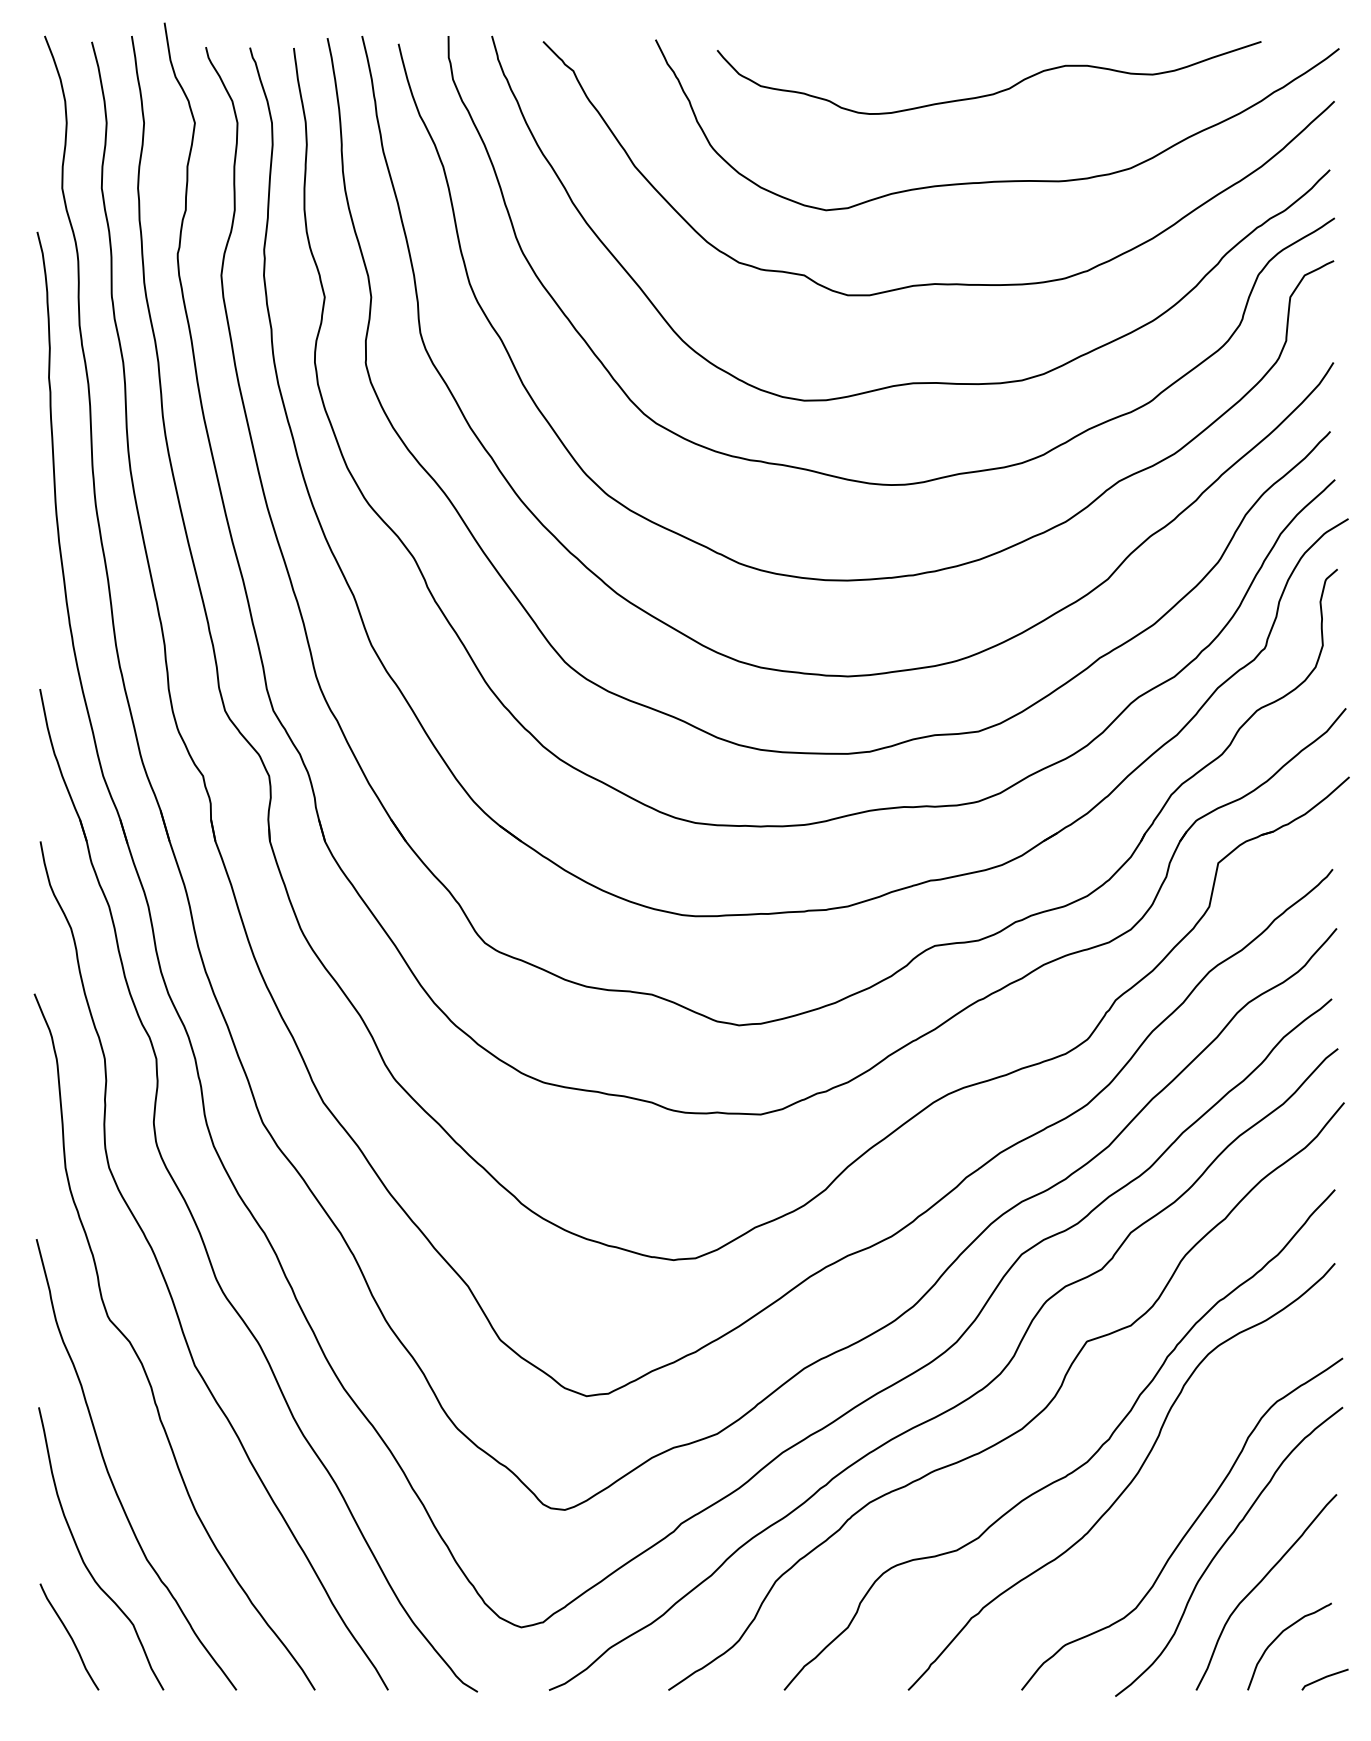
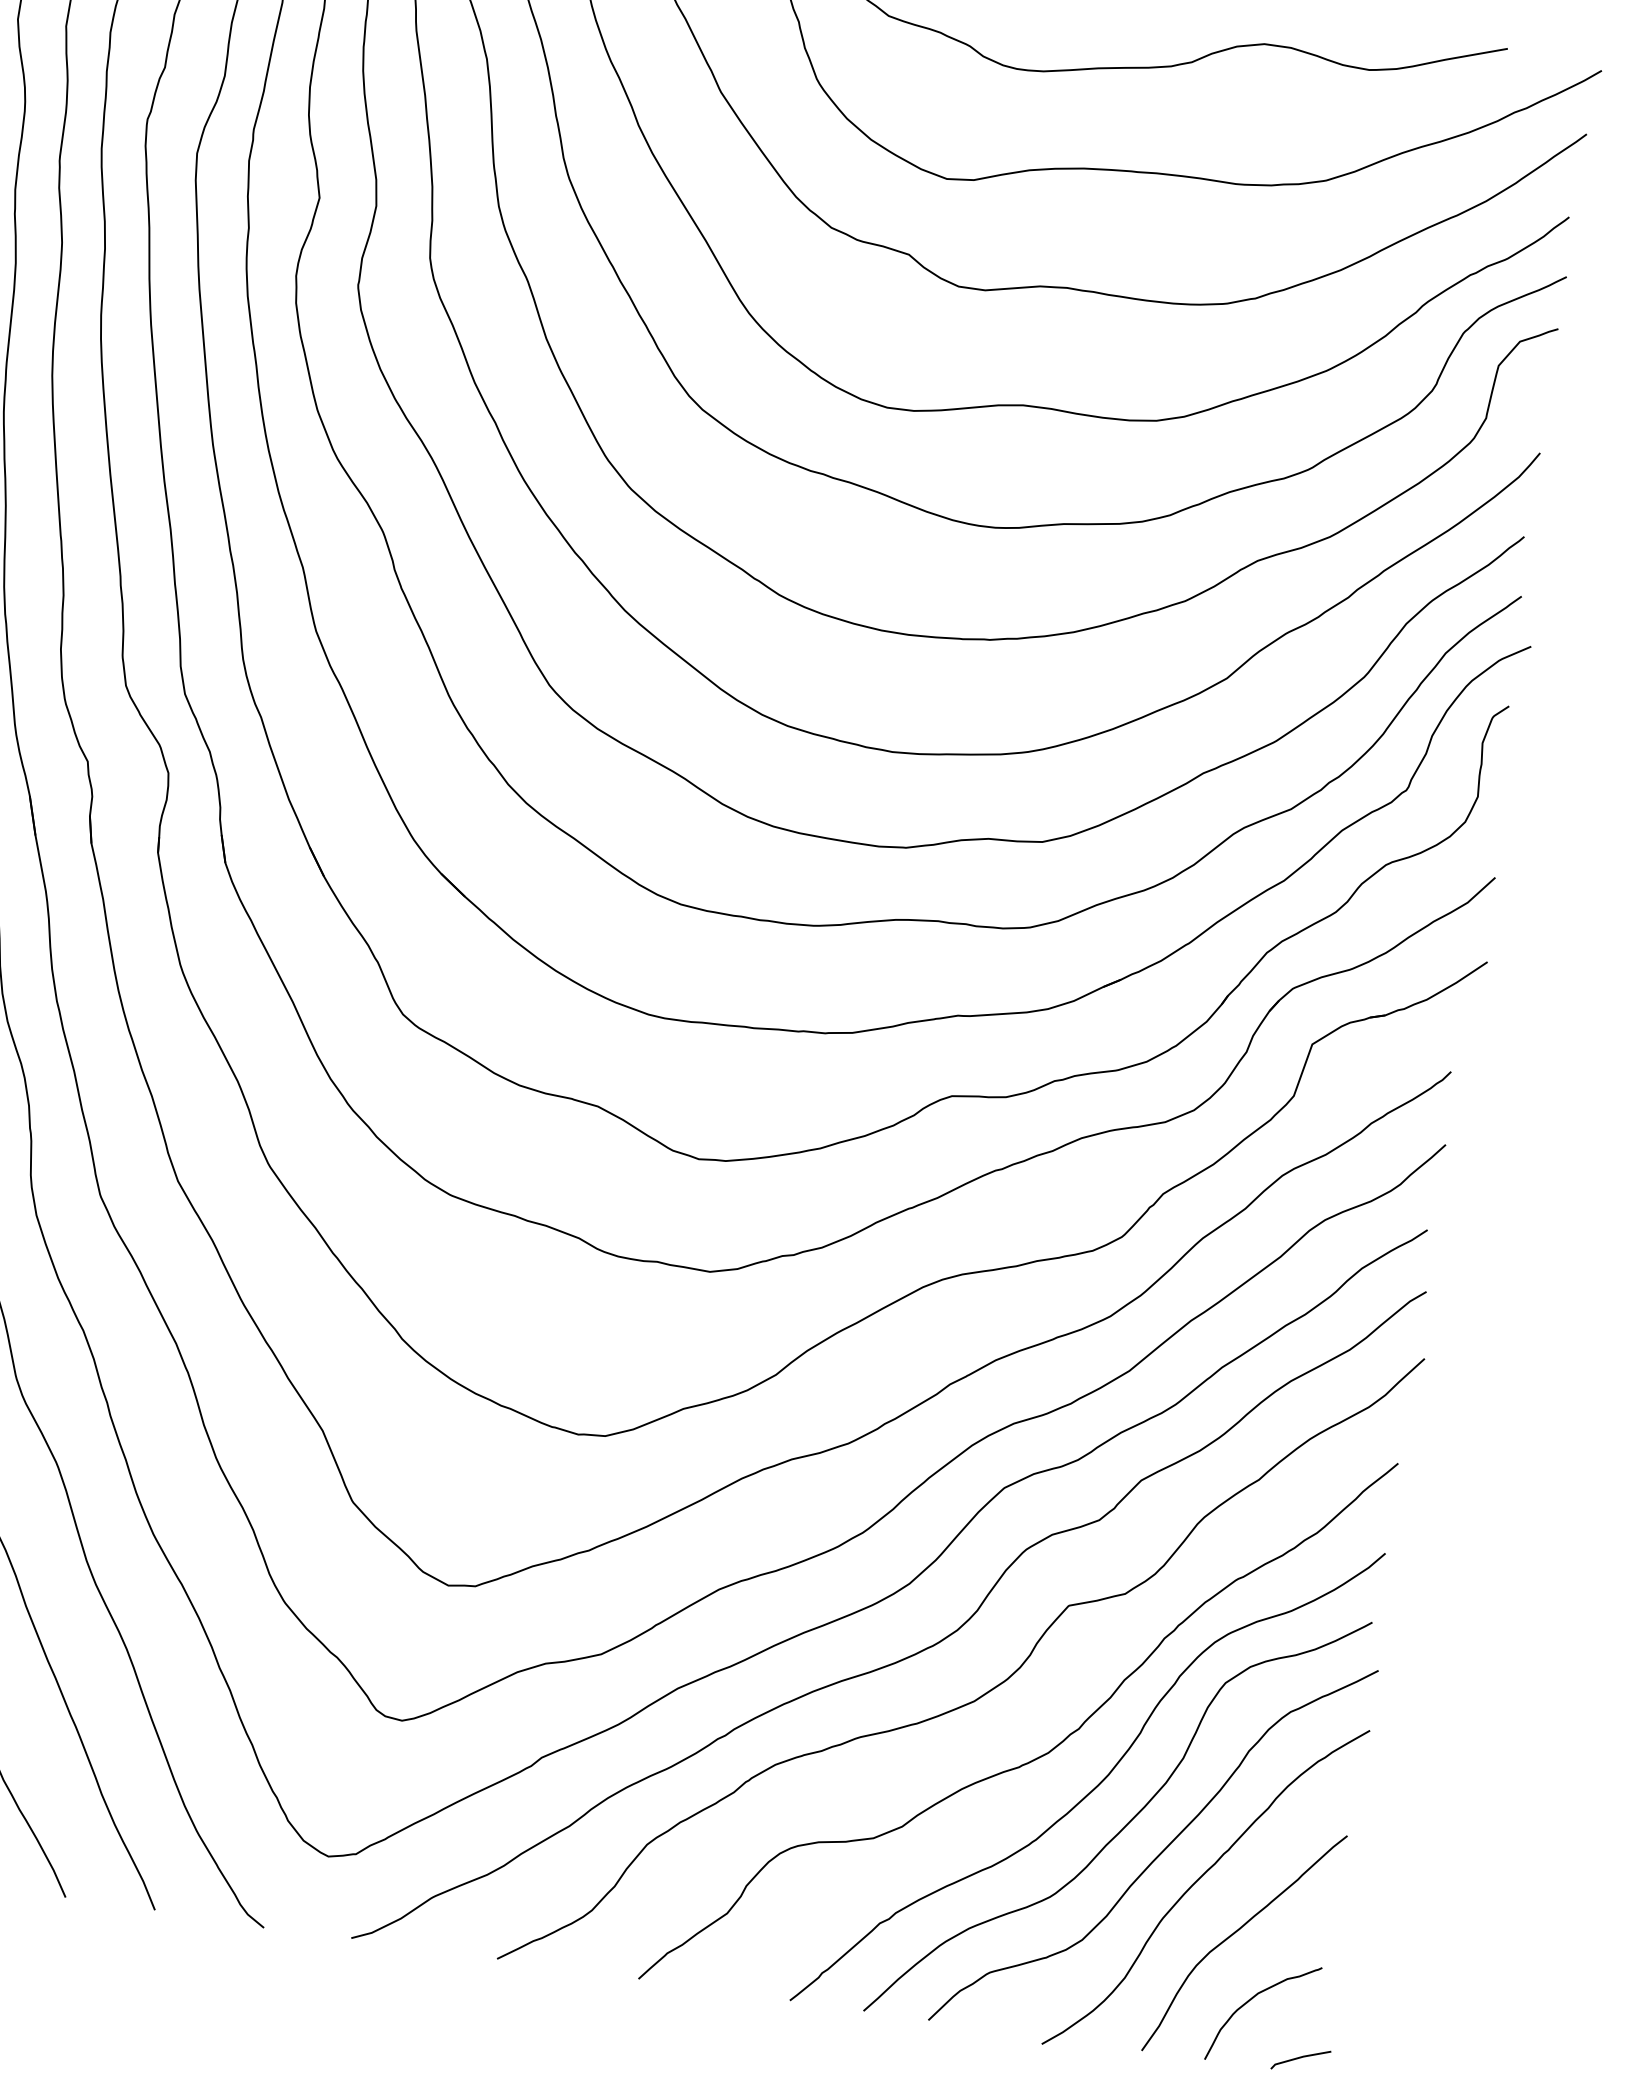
curve: (1157, 1510) -> (1125, 1824), added

